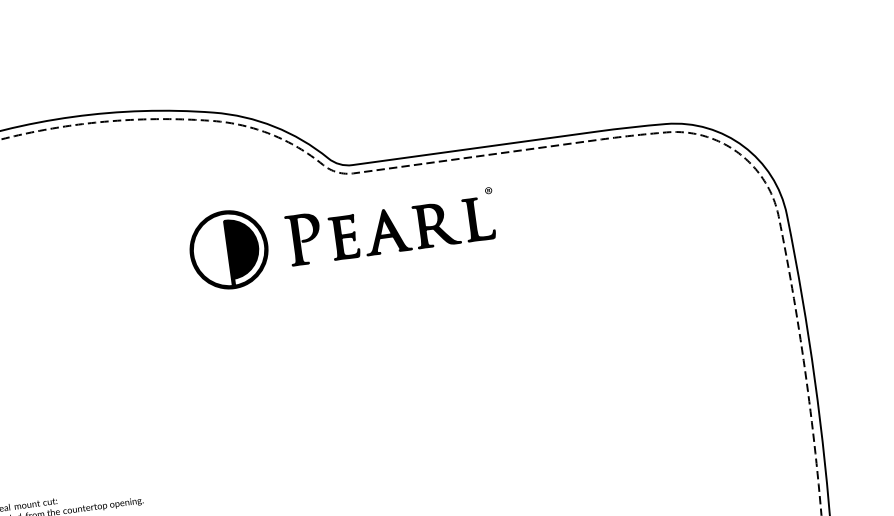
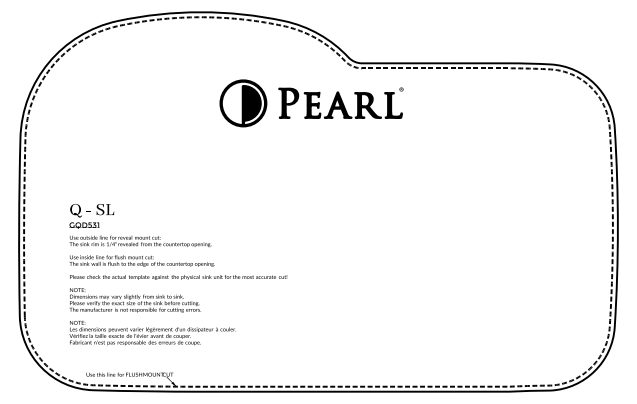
part: (342, 234) -> (311, 103), moved

